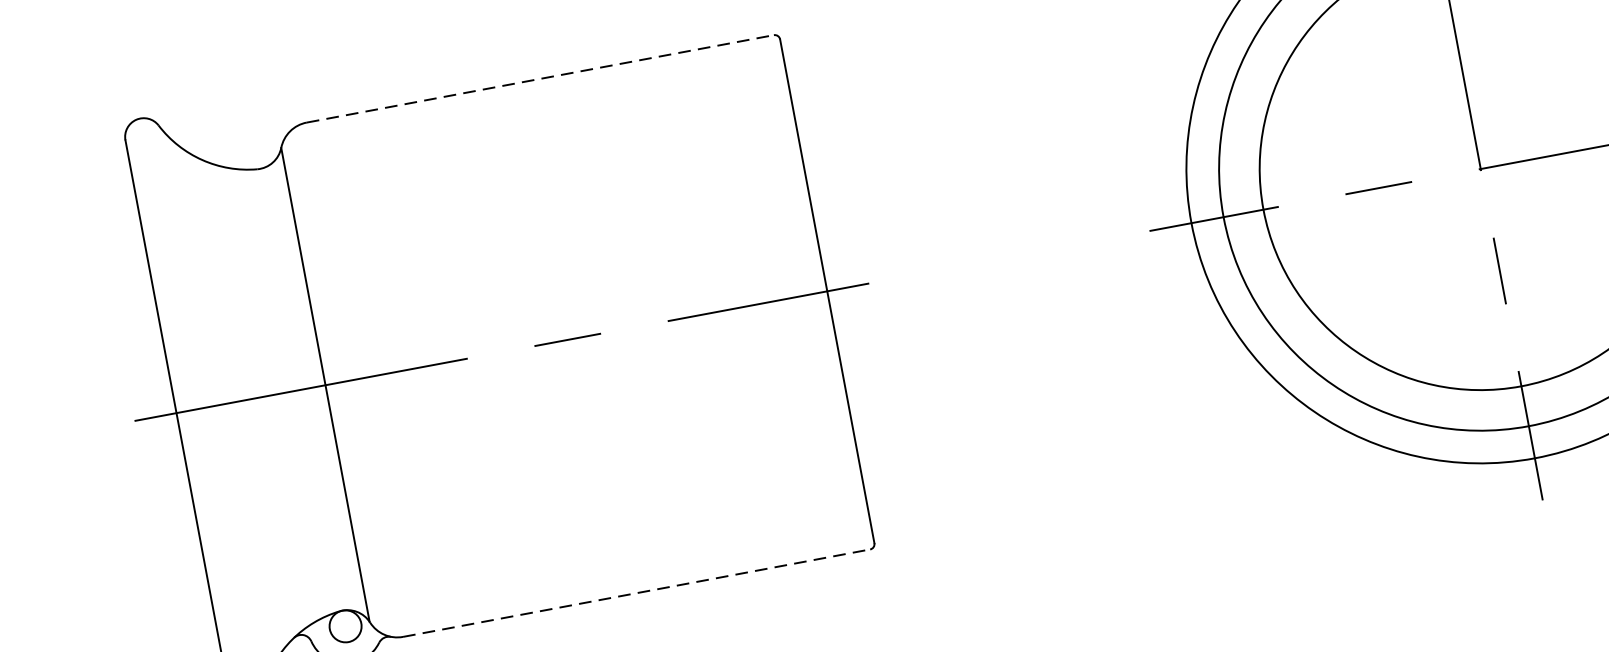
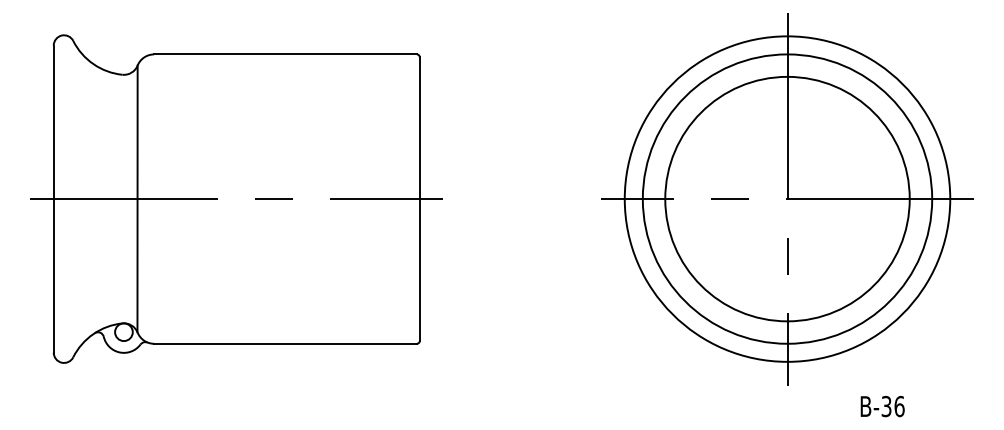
line: (542, 78) -> (286, 54), dashed -> solid
line: (638, 592) -> (286, 343), dashed -> solid

